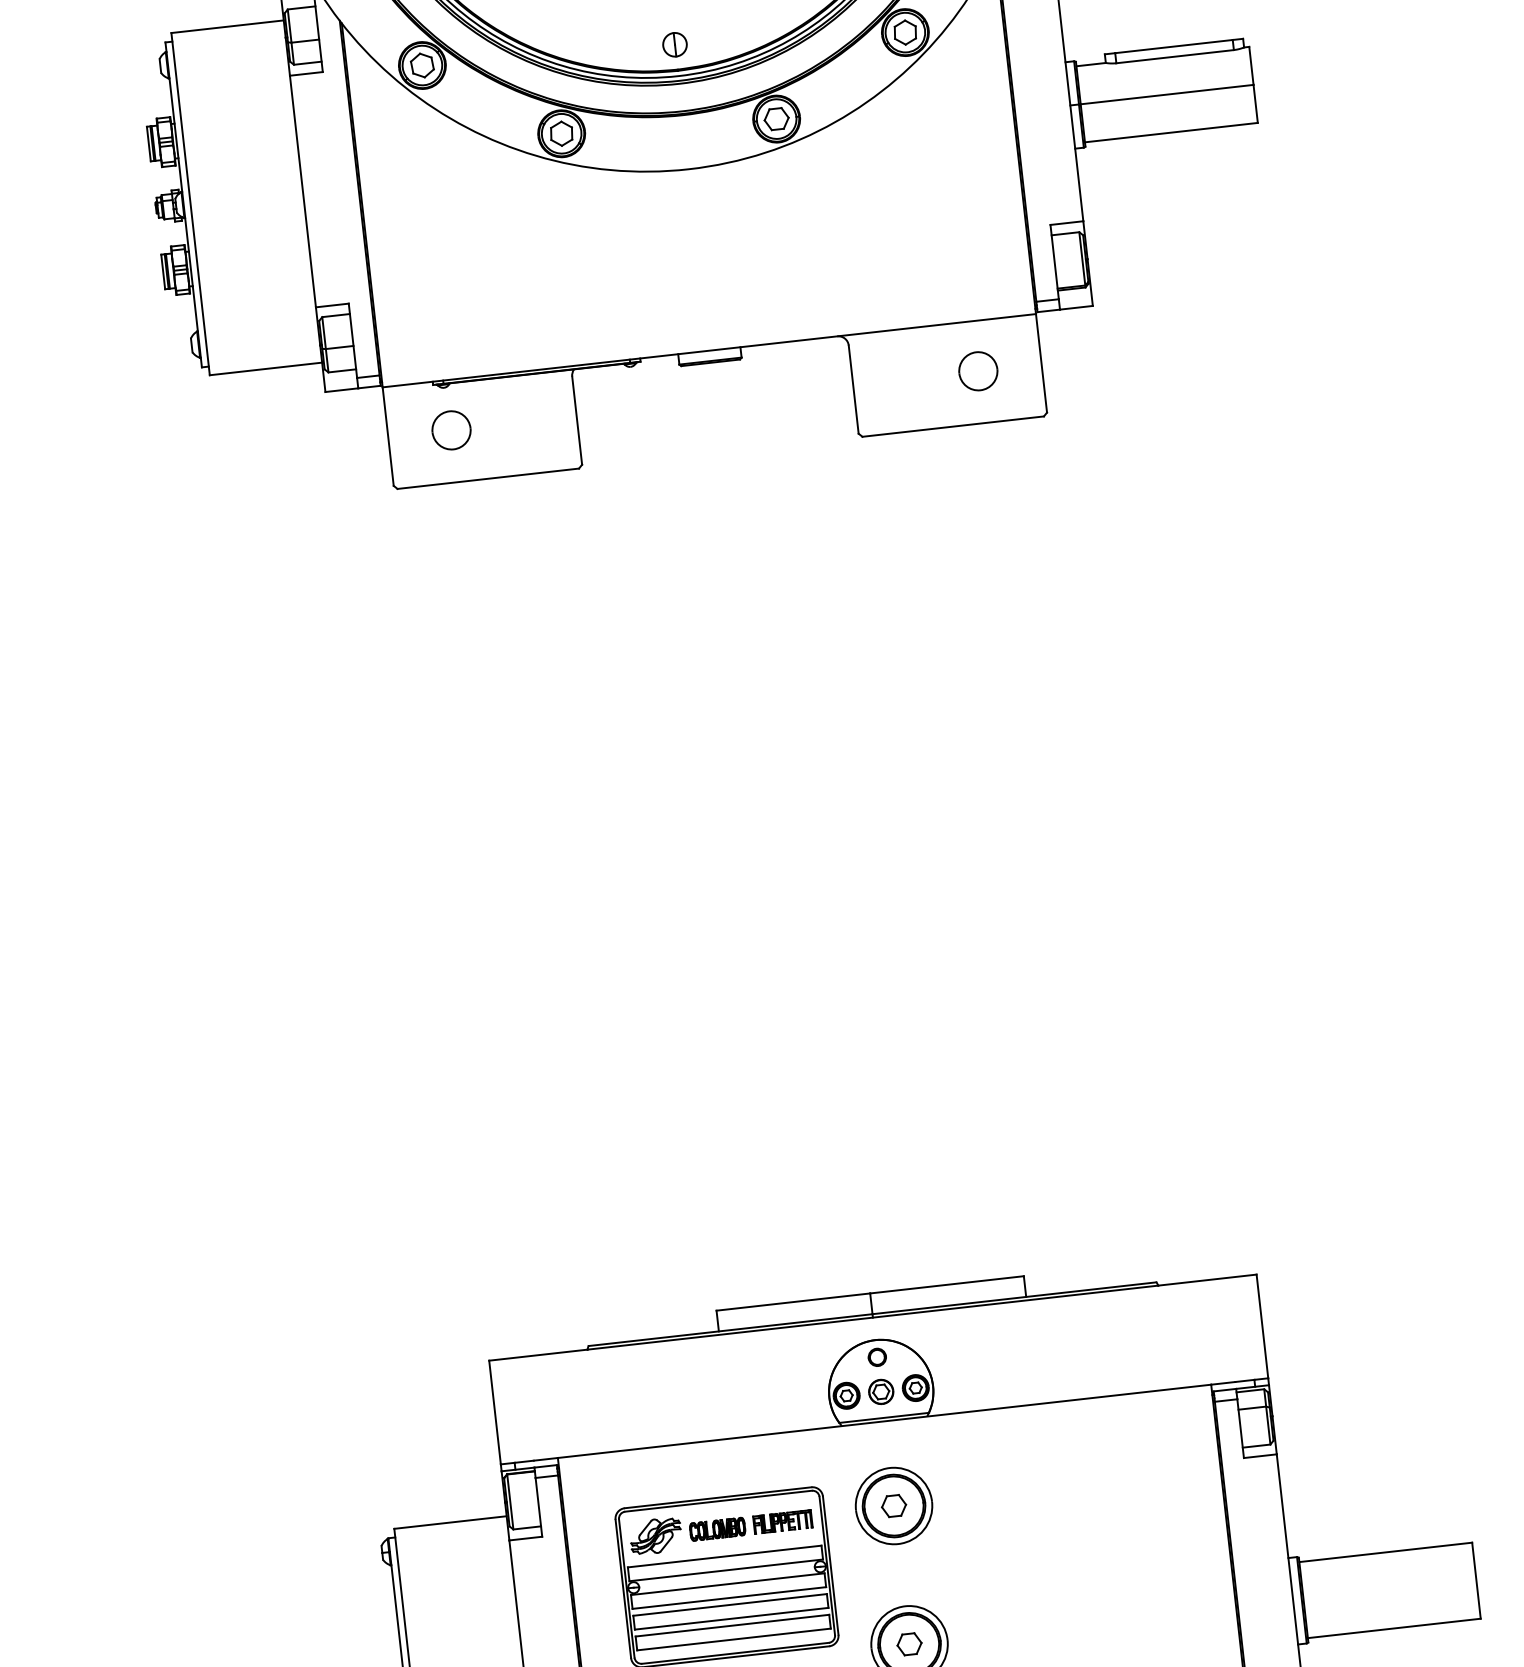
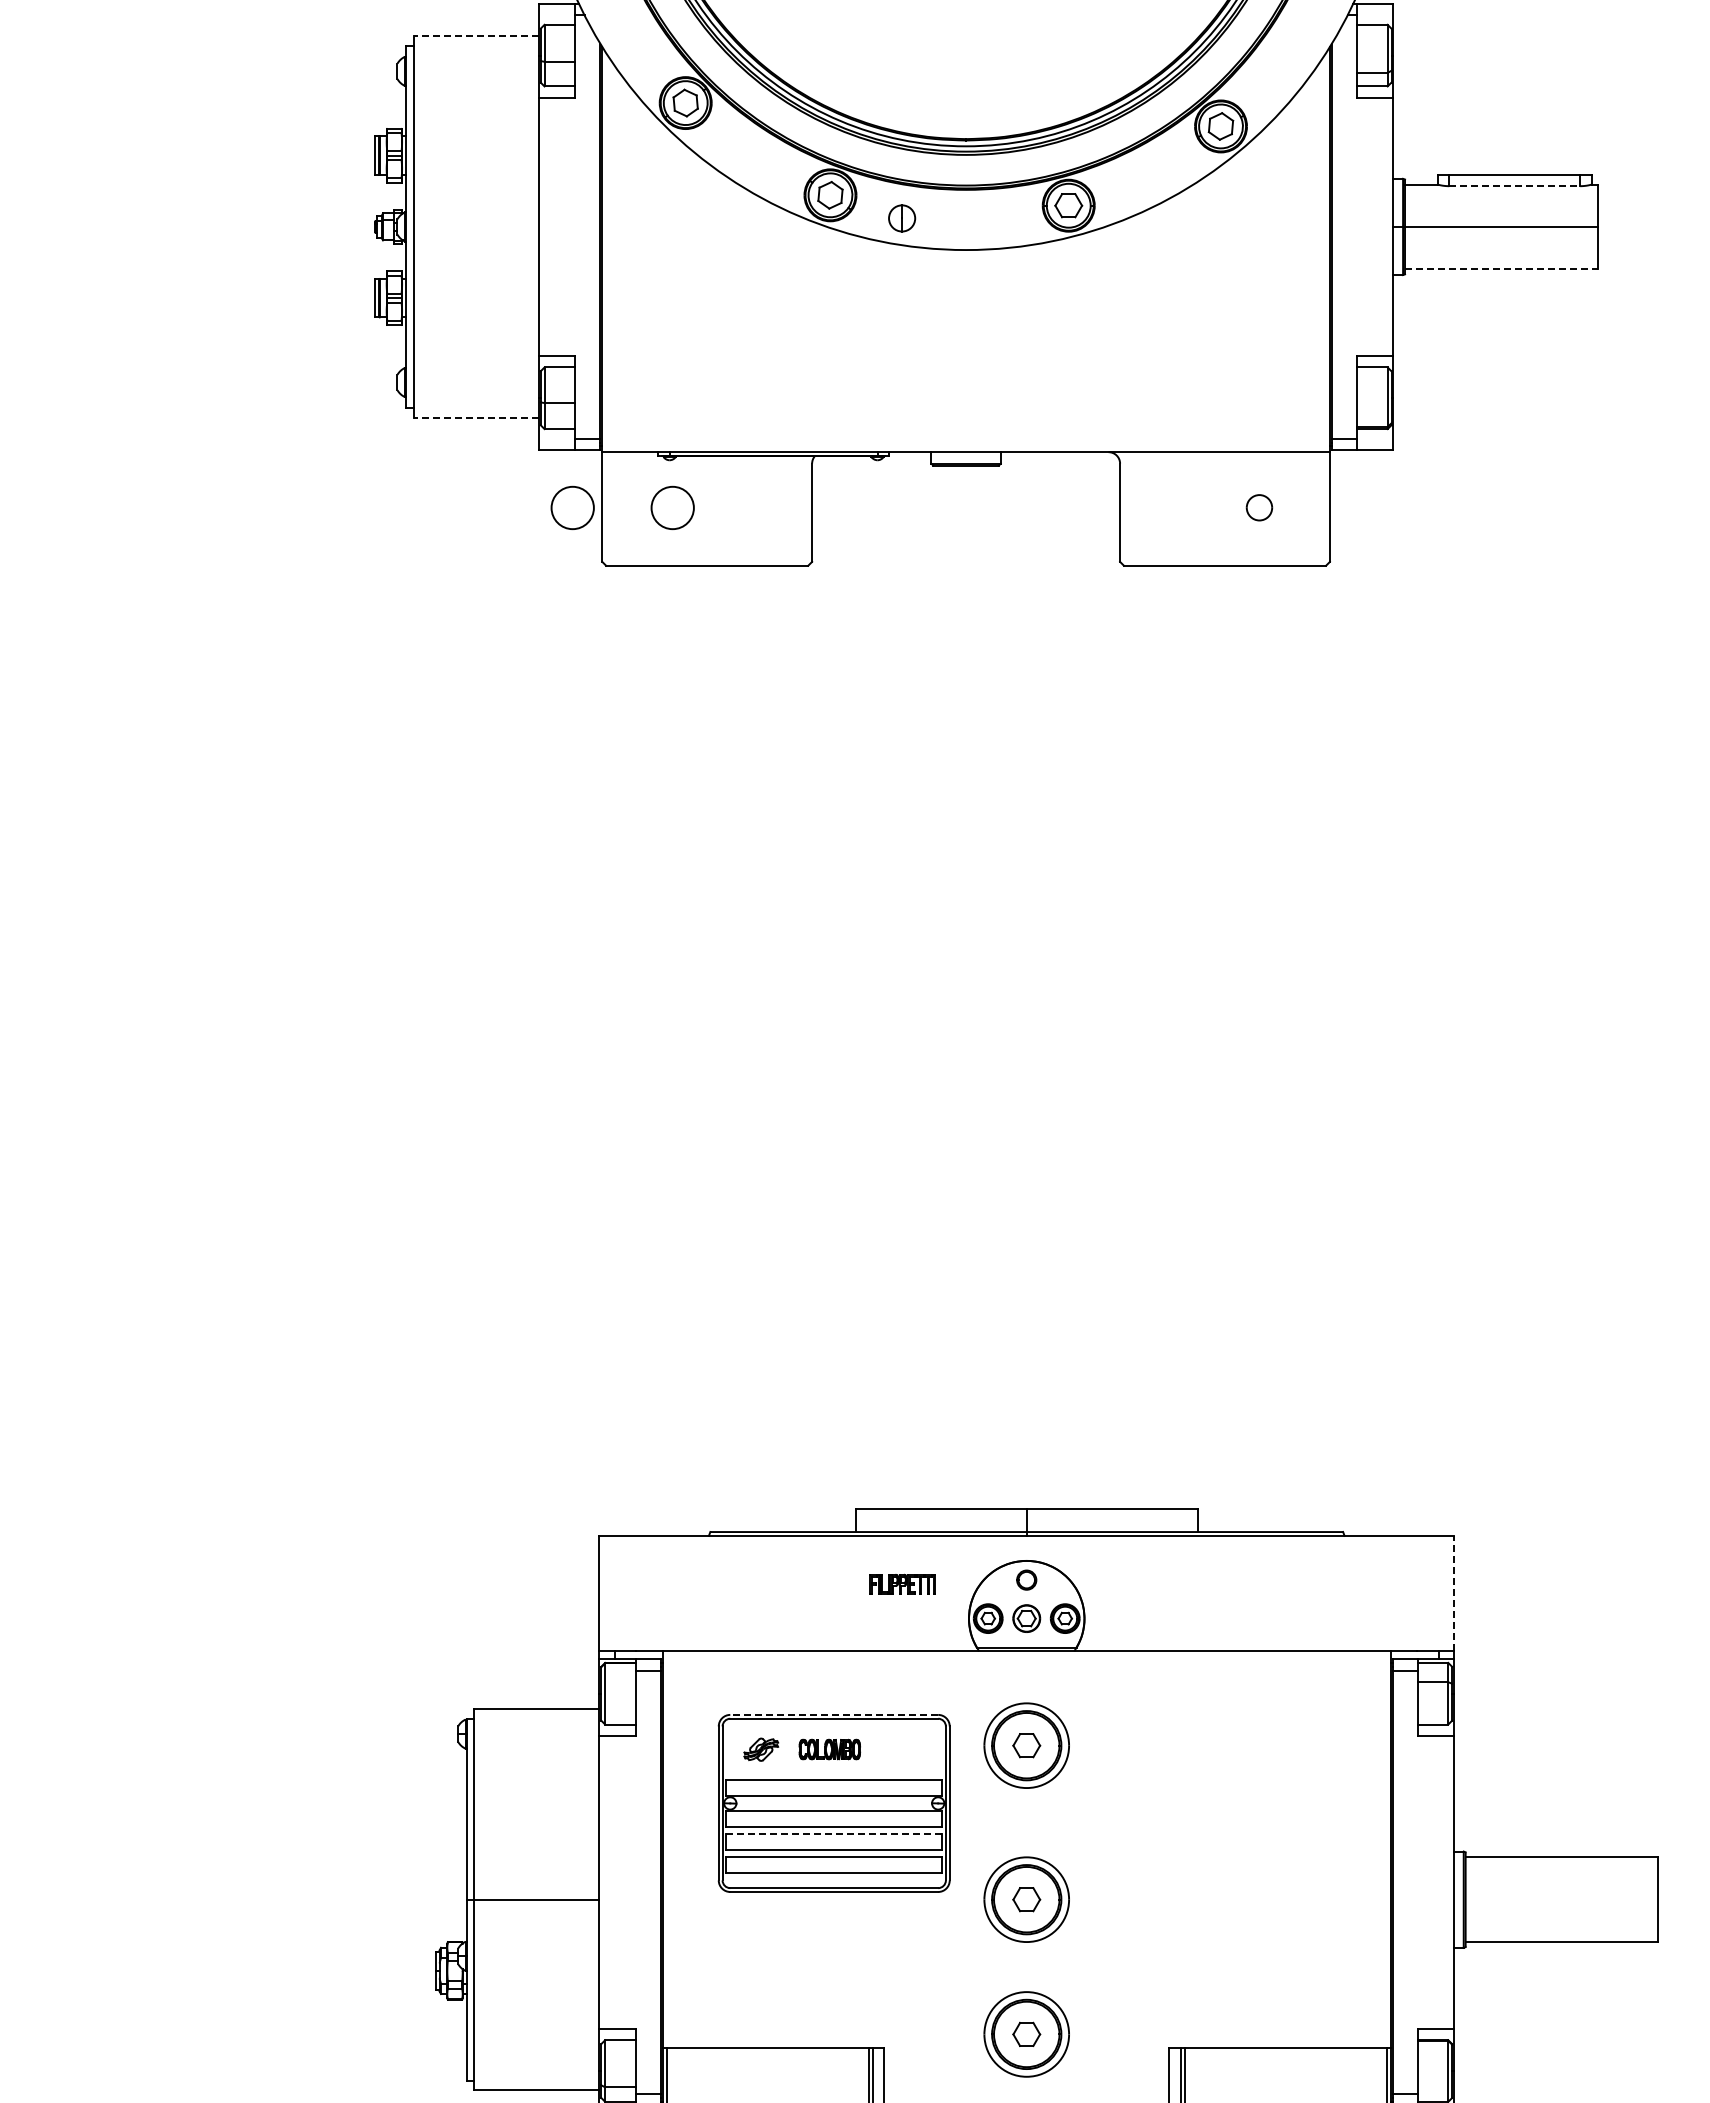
line: (227, 26) -> (476, 36), solid -> dashed
part: (675, 44) -> (902, 218), moved
line: (1175, 56) -> (1515, 186), solid -> dashed
line: (1171, 132) -> (1501, 269), solid -> dashed
line: (266, 368) -> (476, 417), solid -> dashed
part: (978, 370) -> (1259, 507), size x0.6
part: (361, 440) -> (572, 507), added
line: (1262, 1326) -> (1454, 1593), solid -> dashed
line: (718, 1497) -> (834, 1714), solid -> dashed
part: (782, 1521) -> (902, 1583), moved
part: (656, 1536) -> (761, 1749), size x0.6
line: (730, 1605) -> (834, 1834), solid -> dashed

